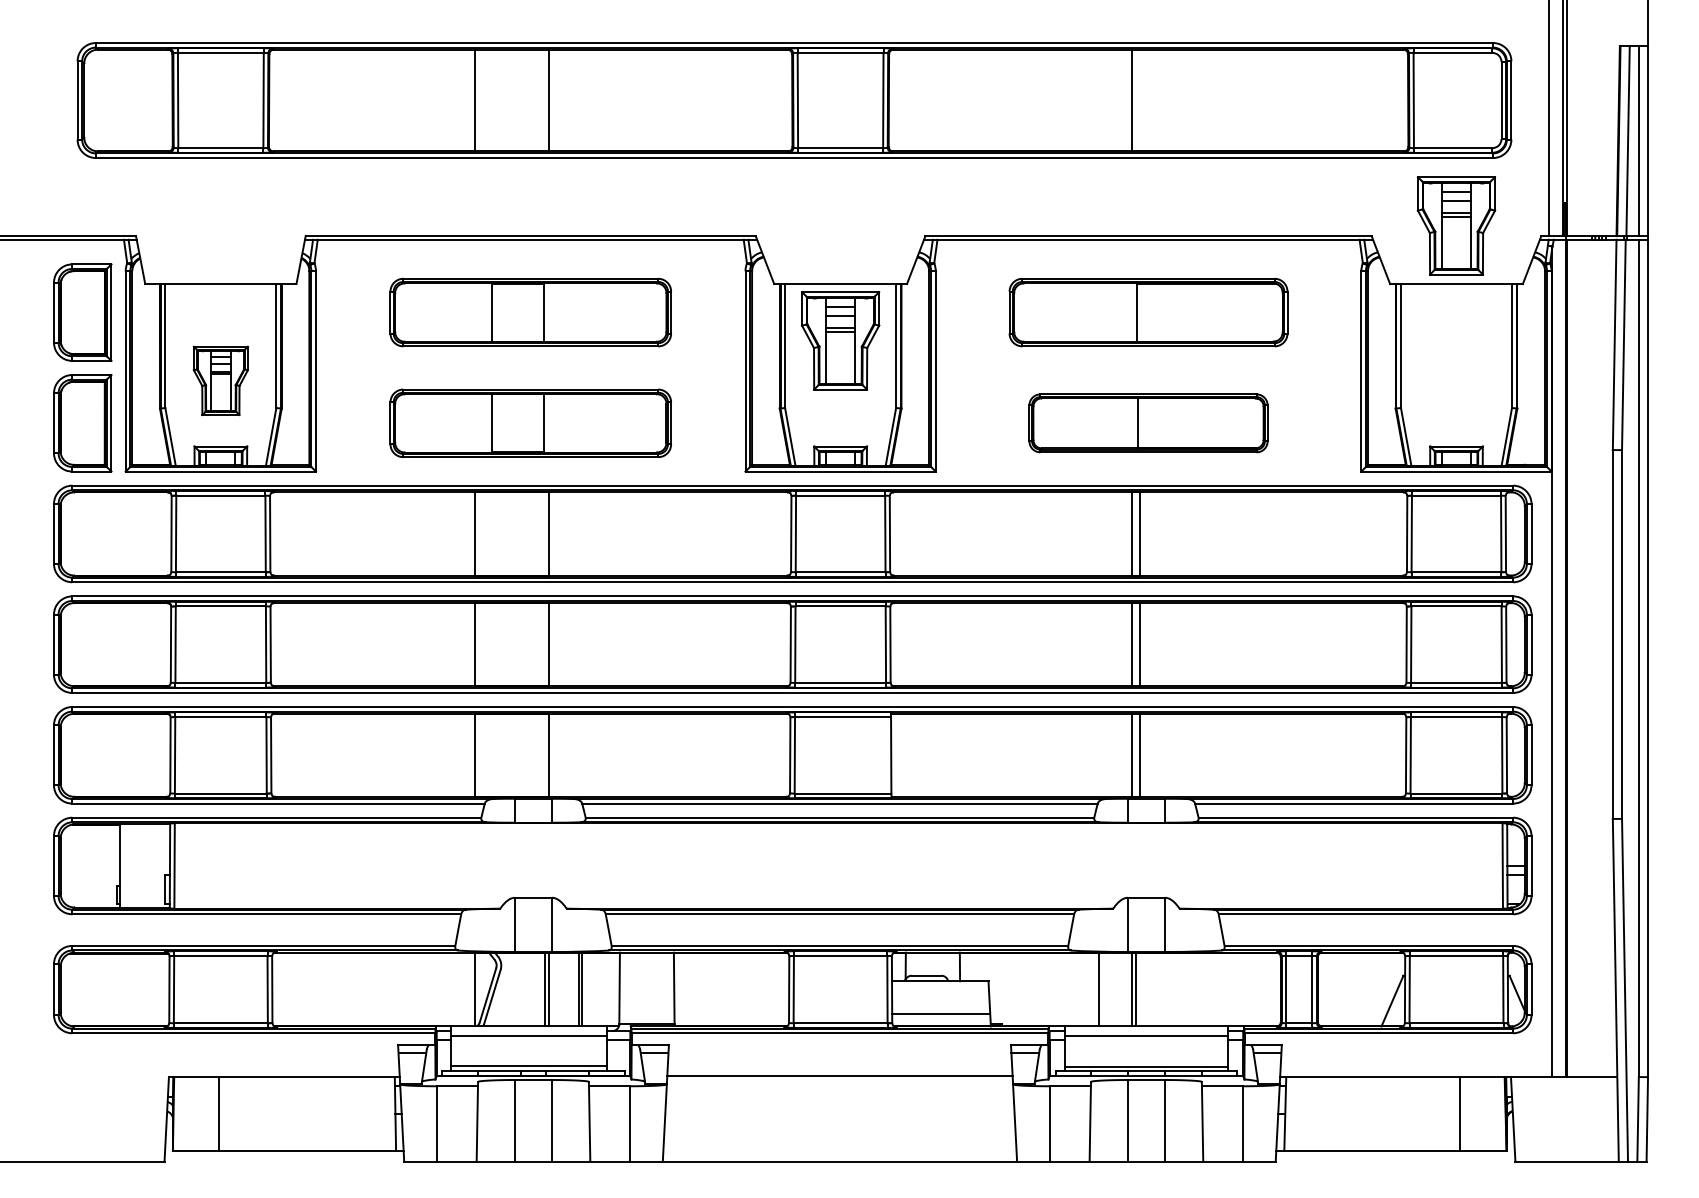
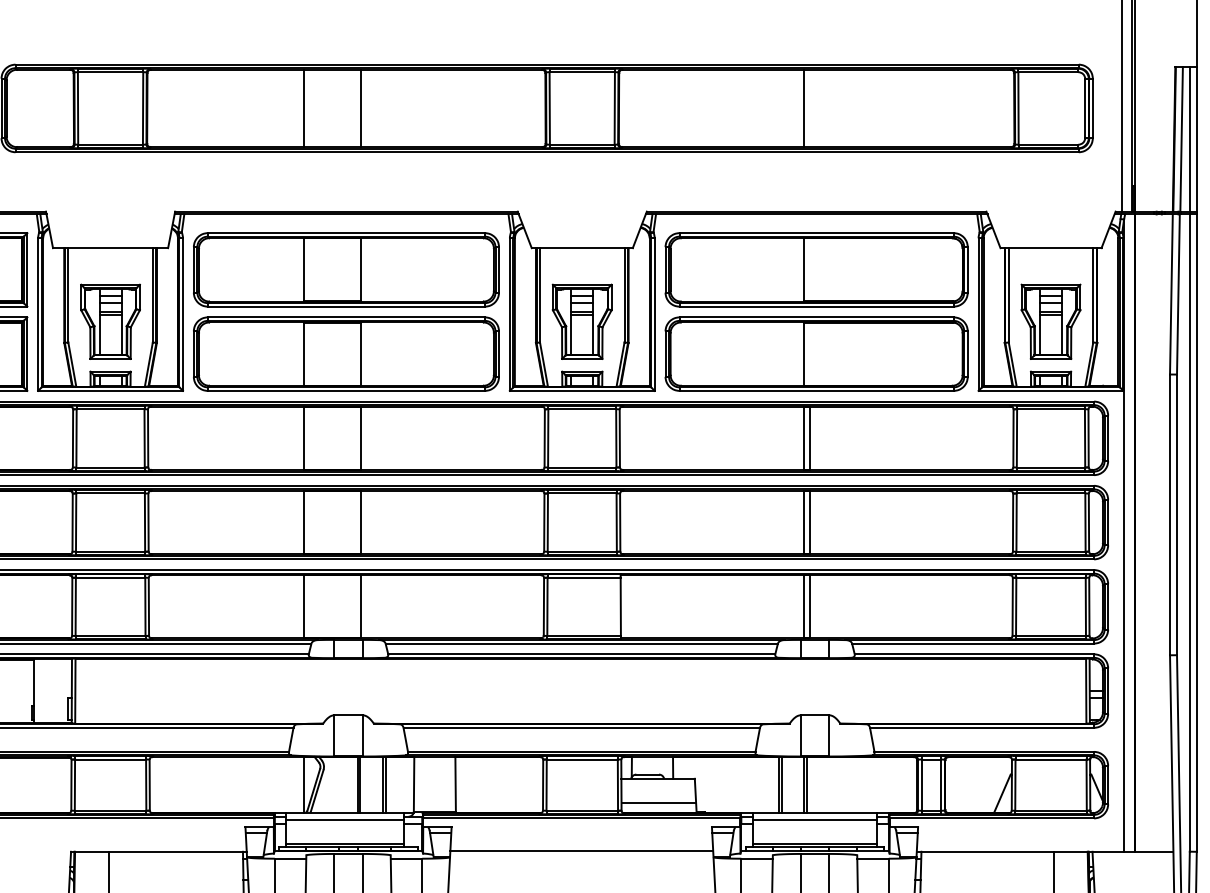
part: (1456, 225) -> (1051, 321), moved
part: (530, 312) -> (346, 269), size x1.43
part: (1148, 312) -> (816, 269), size x1.43
part: (840, 340) -> (582, 321), moved
part: (220, 380) -> (110, 321), size x1.43
part: (530, 423) -> (346, 354), size x1.43
part: (1148, 423) -> (816, 354), size x1.67
line: (1102, 989) -> (781, 785), added

